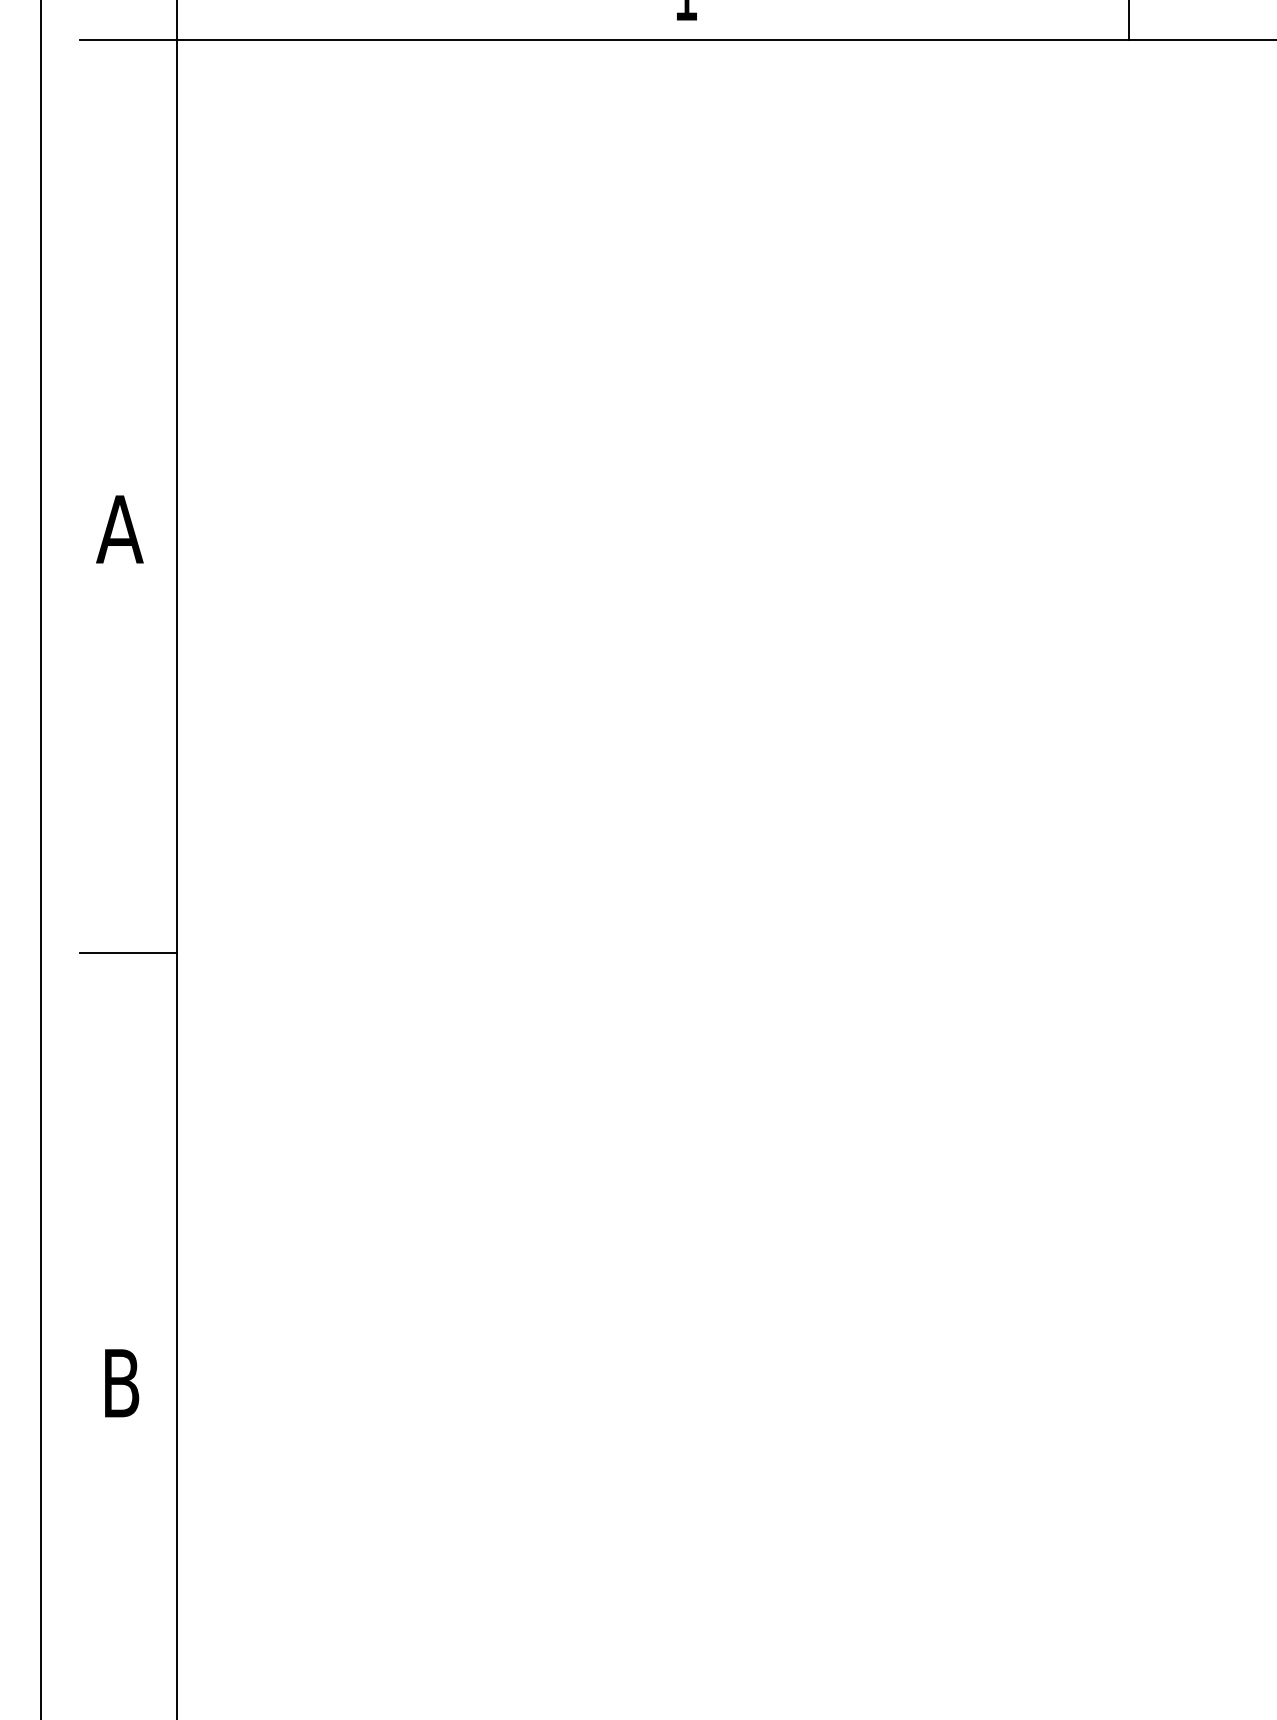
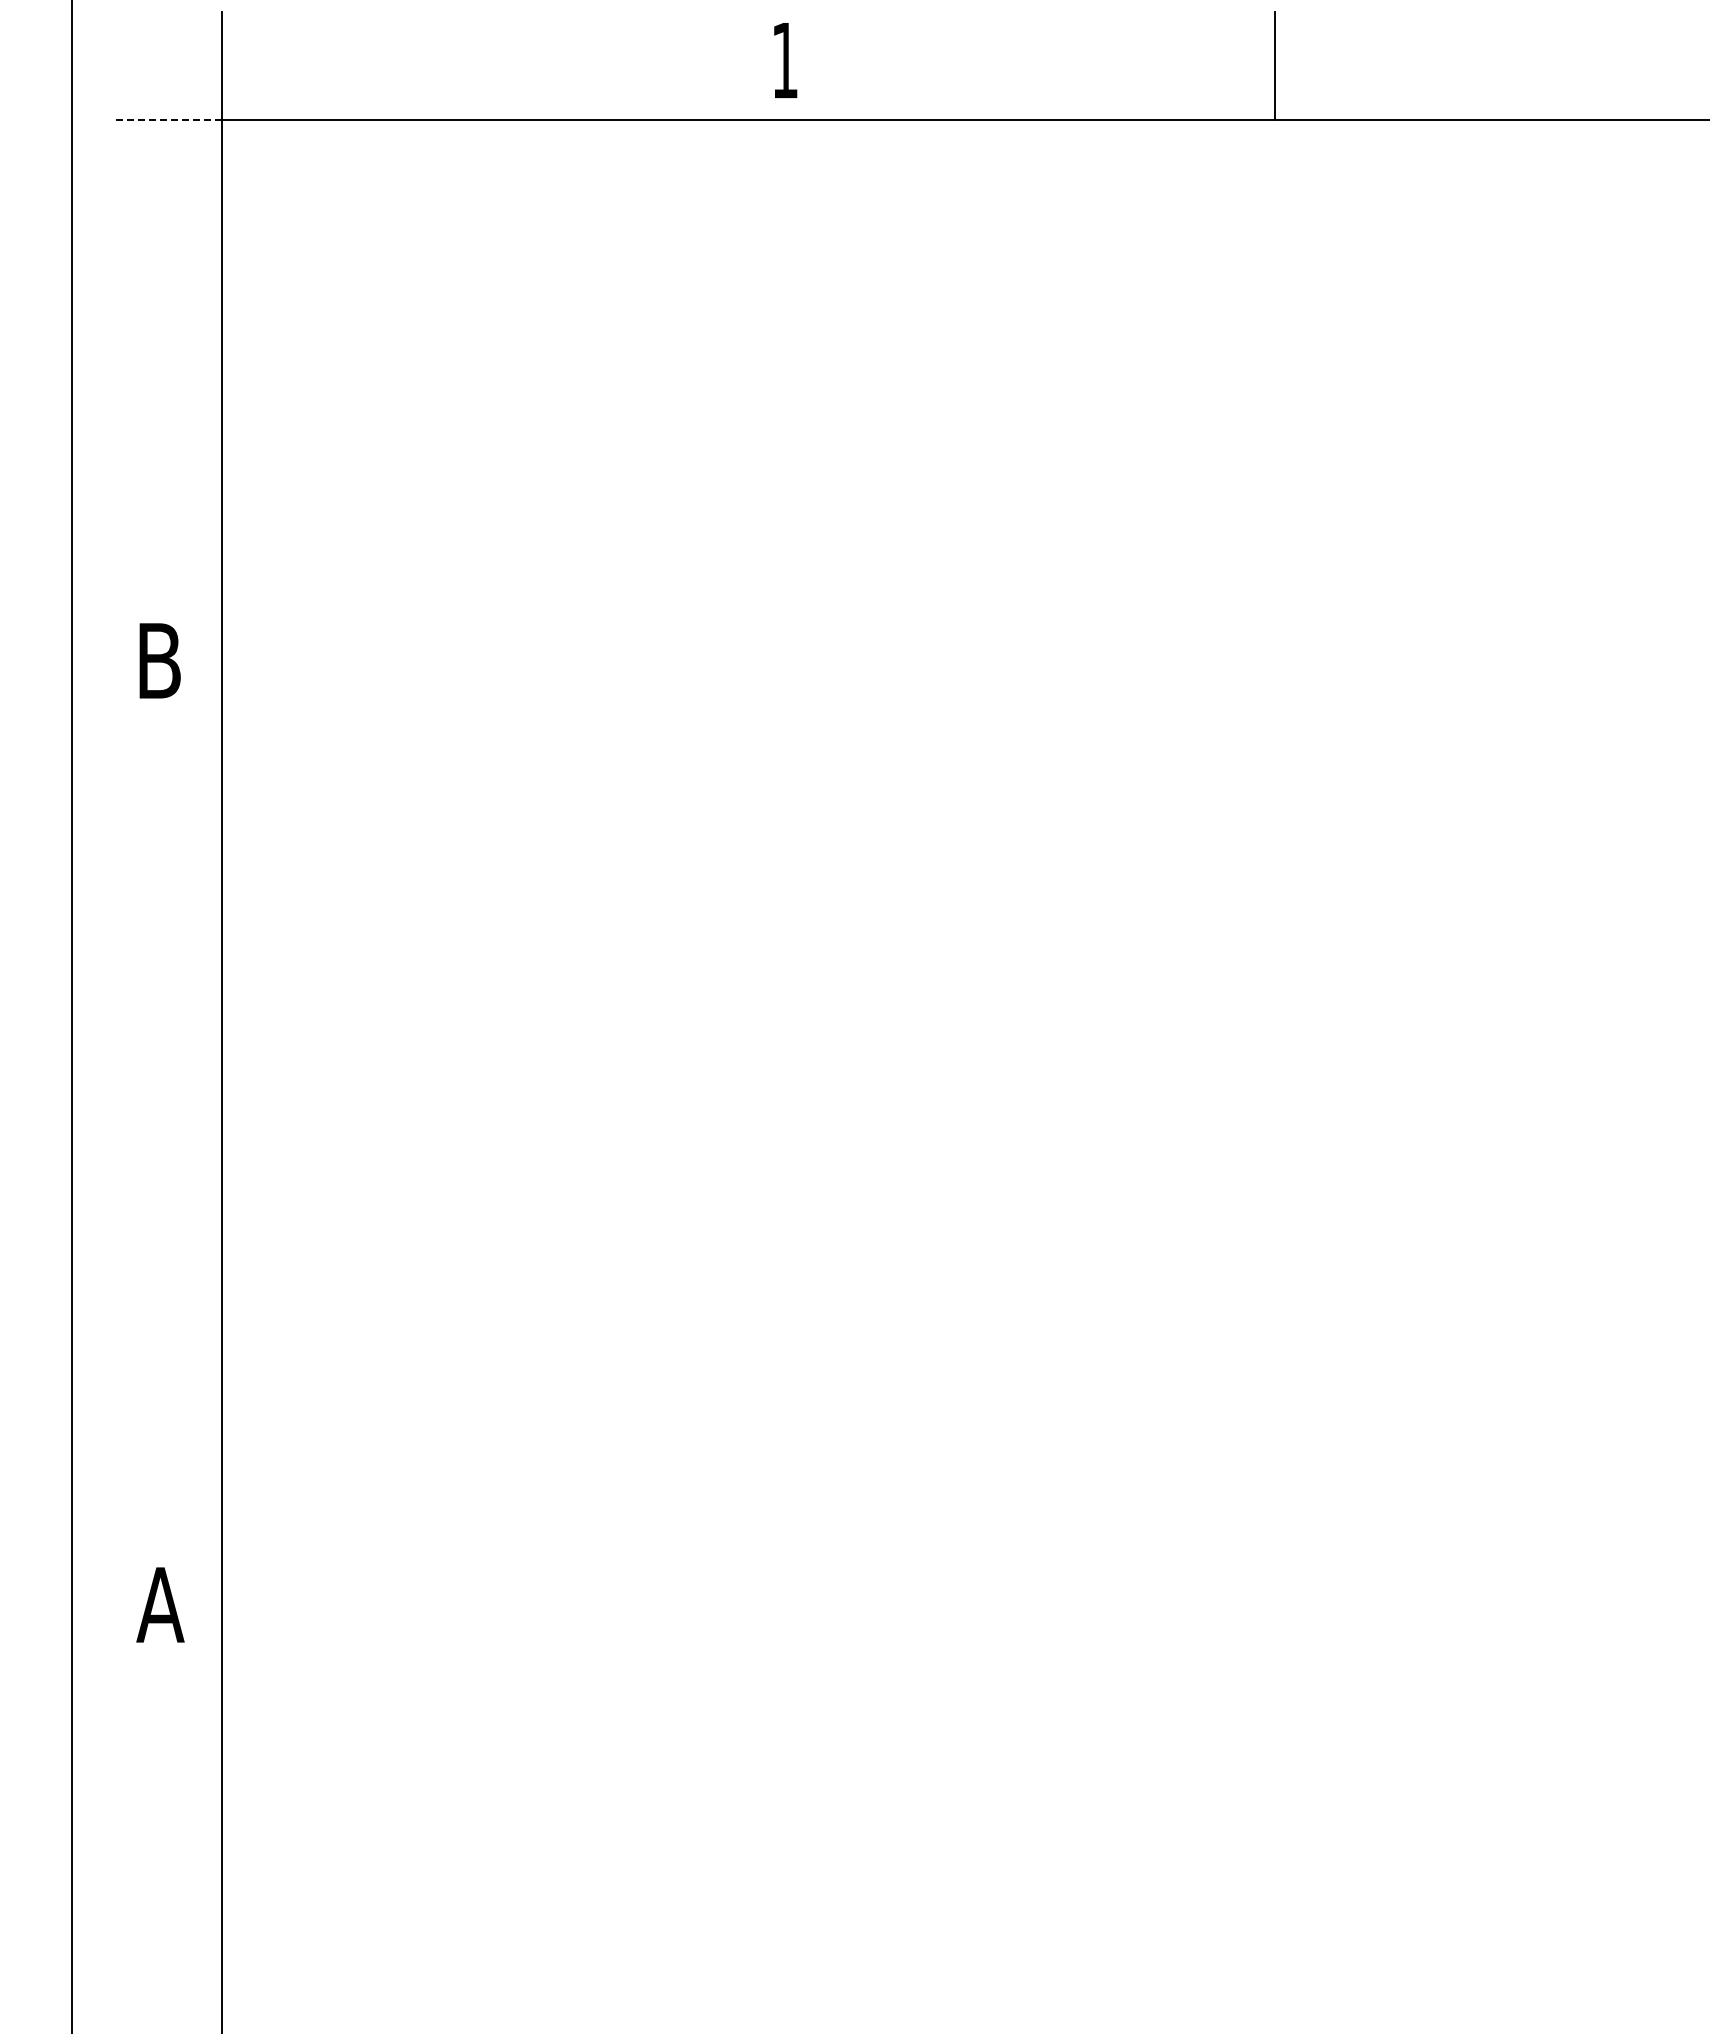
line: (128, 39) -> (168, 119), solid -> dashed
text: (119, 529) -> (158, 660), A -> B
line: (128, 953) -> (168, 1129), removed
text: (121, 1382) -> (160, 1604), B -> A

